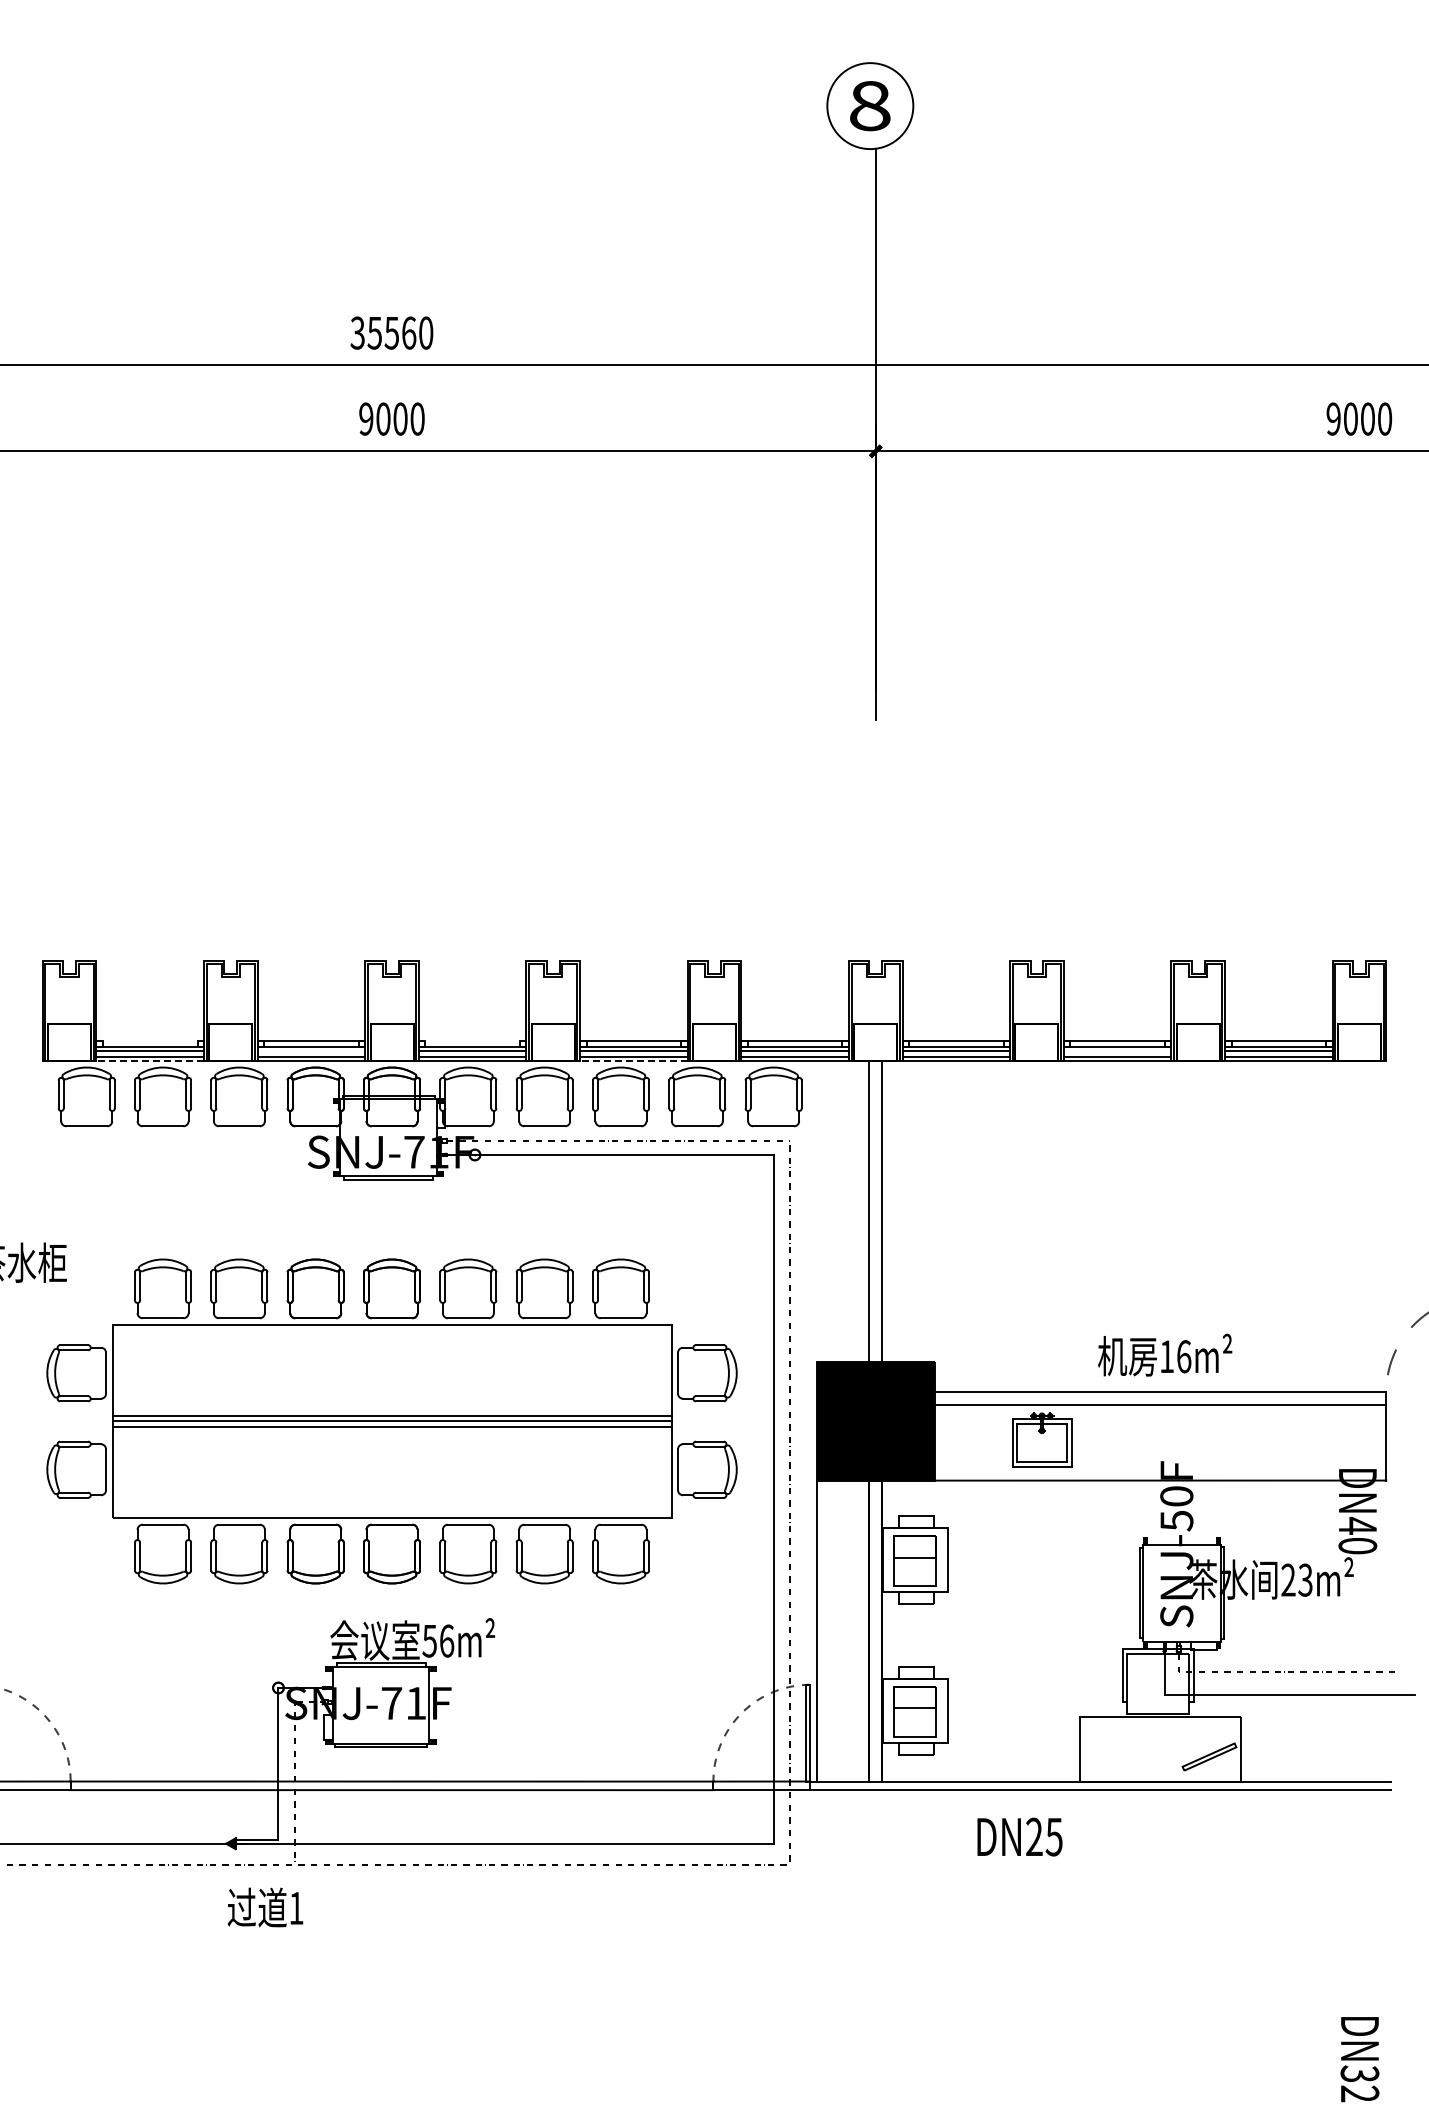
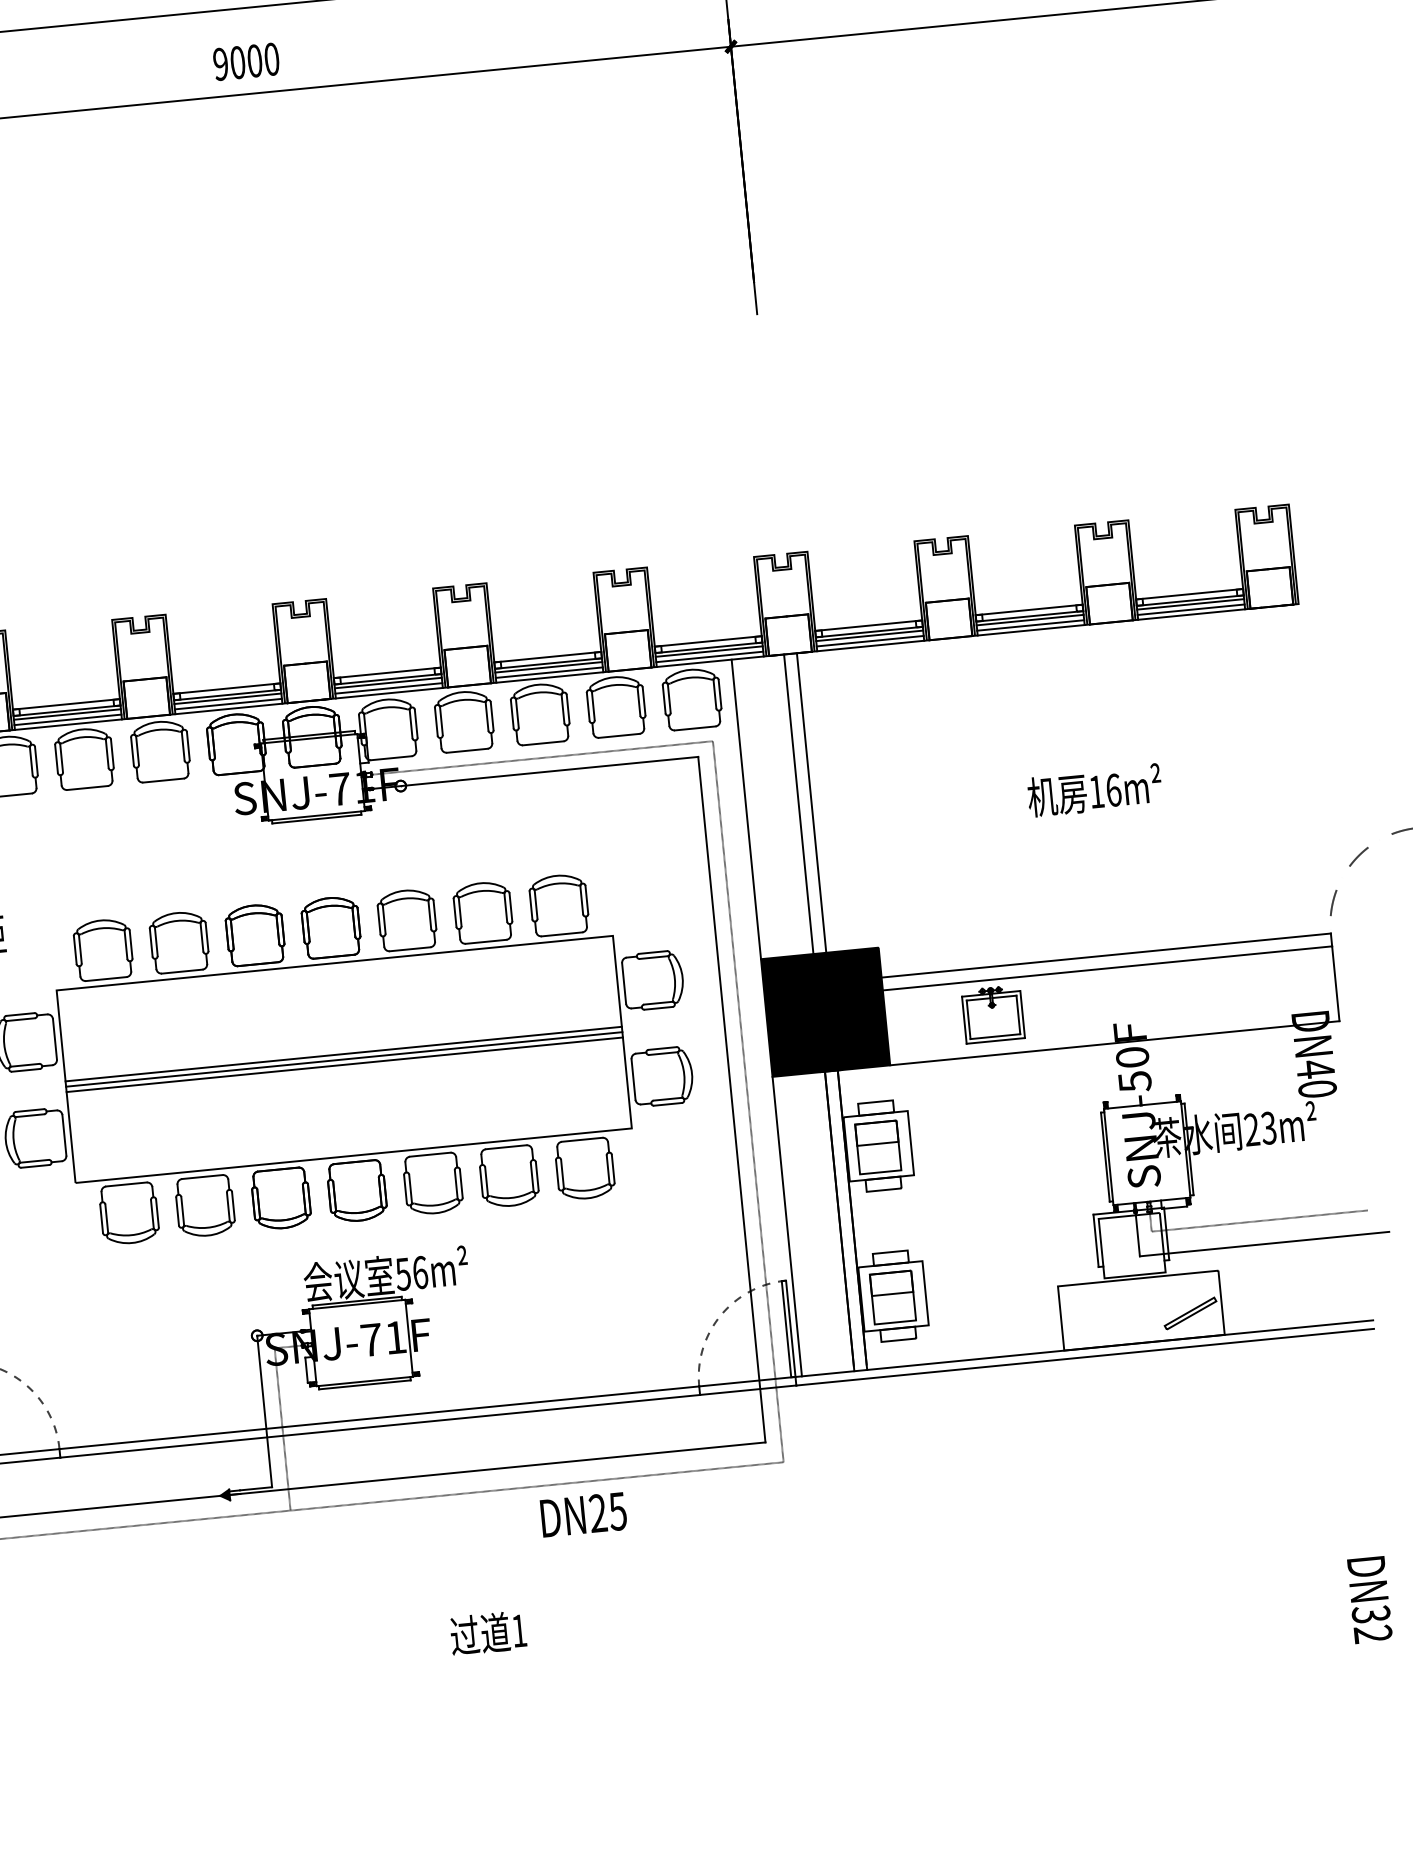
line: (149, 1041) -> (65, 704), added
line: (472, 1041) -> (387, 673), added
line: (311, 1051) -> (227, 699), added
line: (1117, 1051) -> (1030, 620), added
line: (150, 1061) -> (68, 724), dashed -> solid
line: (633, 1061) -> (549, 677), dashed -> solid
line: (816, 1211) -> (746, 809), added
text: (1165, 1354) -> (1094, 789), moved
text: (1019, 1836) -> (583, 1514), moved
text: (265, 1907) -> (488, 1633), moved

